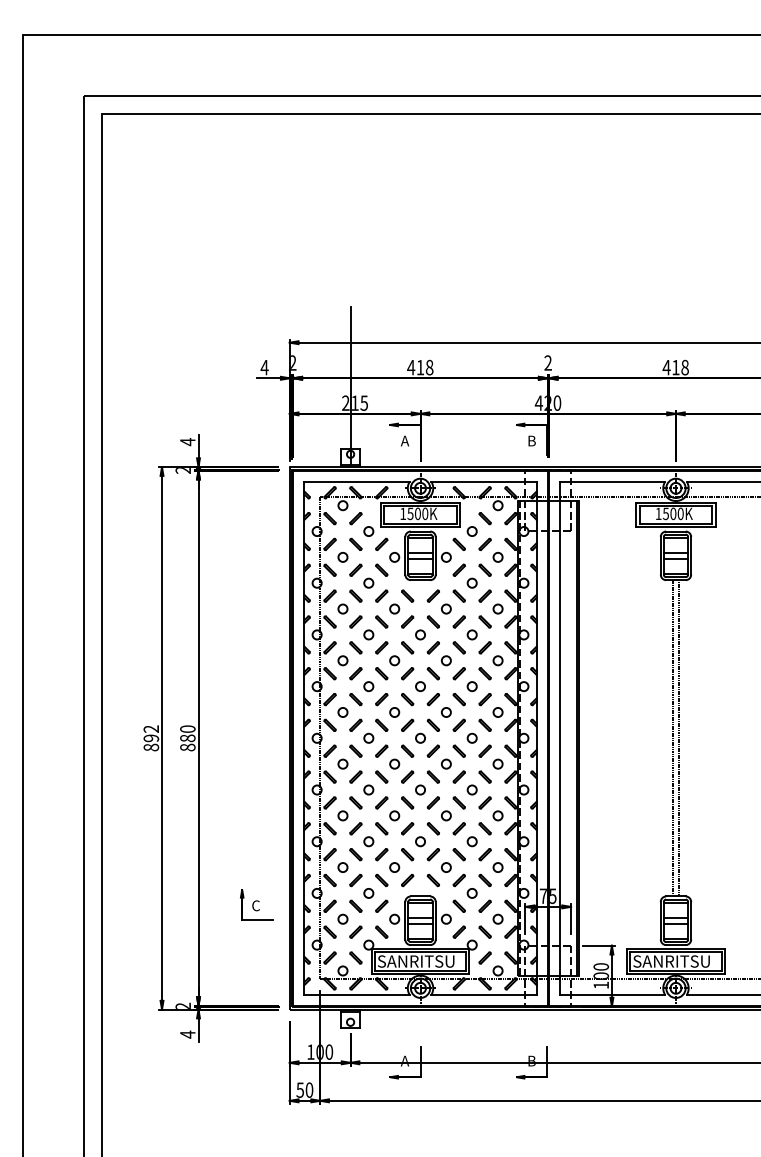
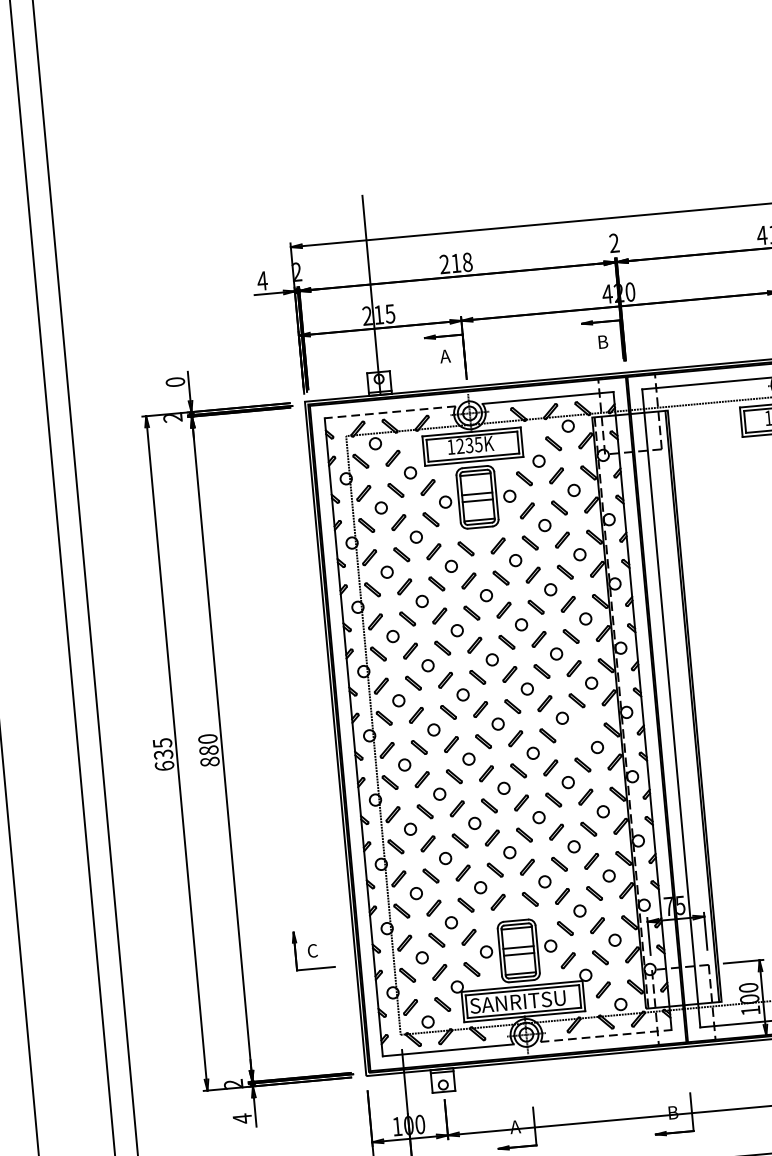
text: (411, 367) -> (444, 264), 418 -> 218
text: (187, 442) -> (175, 382), 4 -> 0
line: (357, 481) -> (390, 412), solid -> dashed
text: (417, 513) -> (468, 445), 1500K -> 1235K
text: (151, 738) -> (163, 754), 892 -> 635
part: (484, 750) -> (579, 732), removed
line: (484, 994) -> (606, 1035), solid -> dashed

